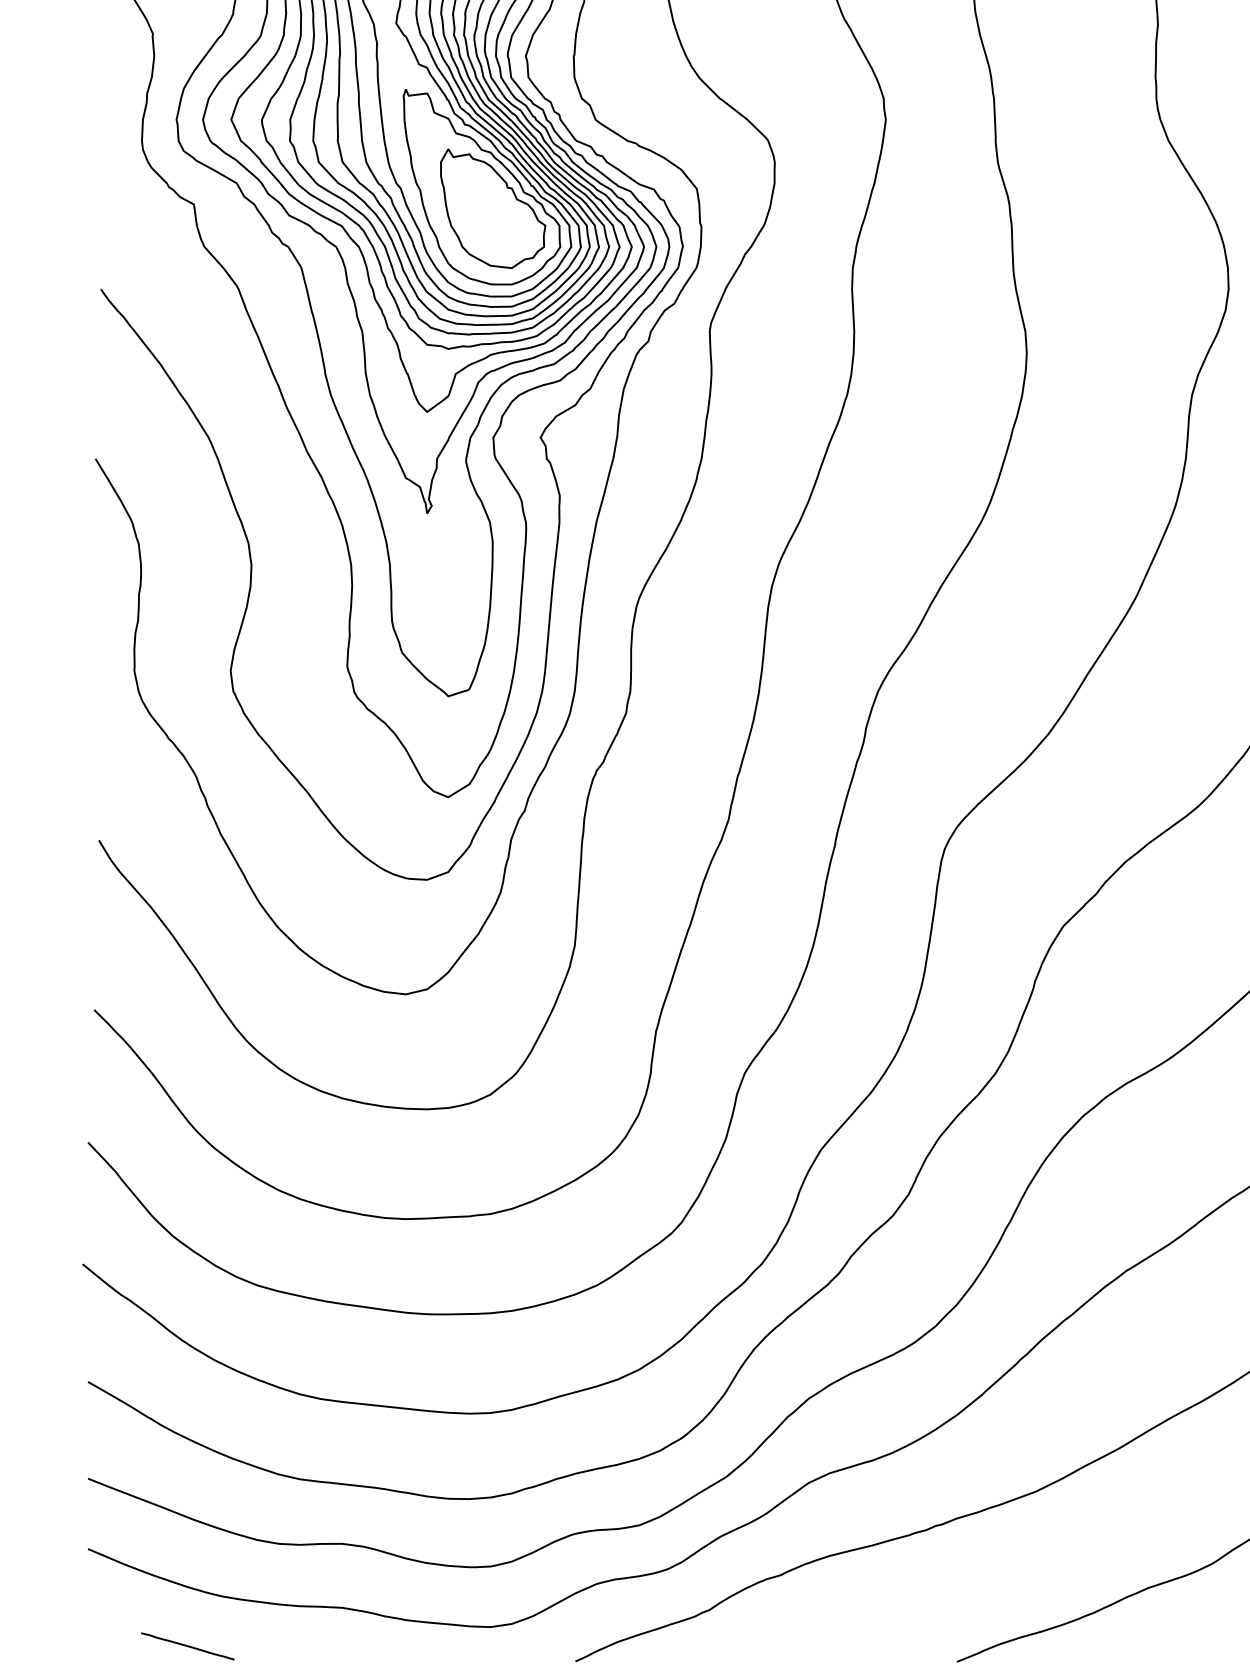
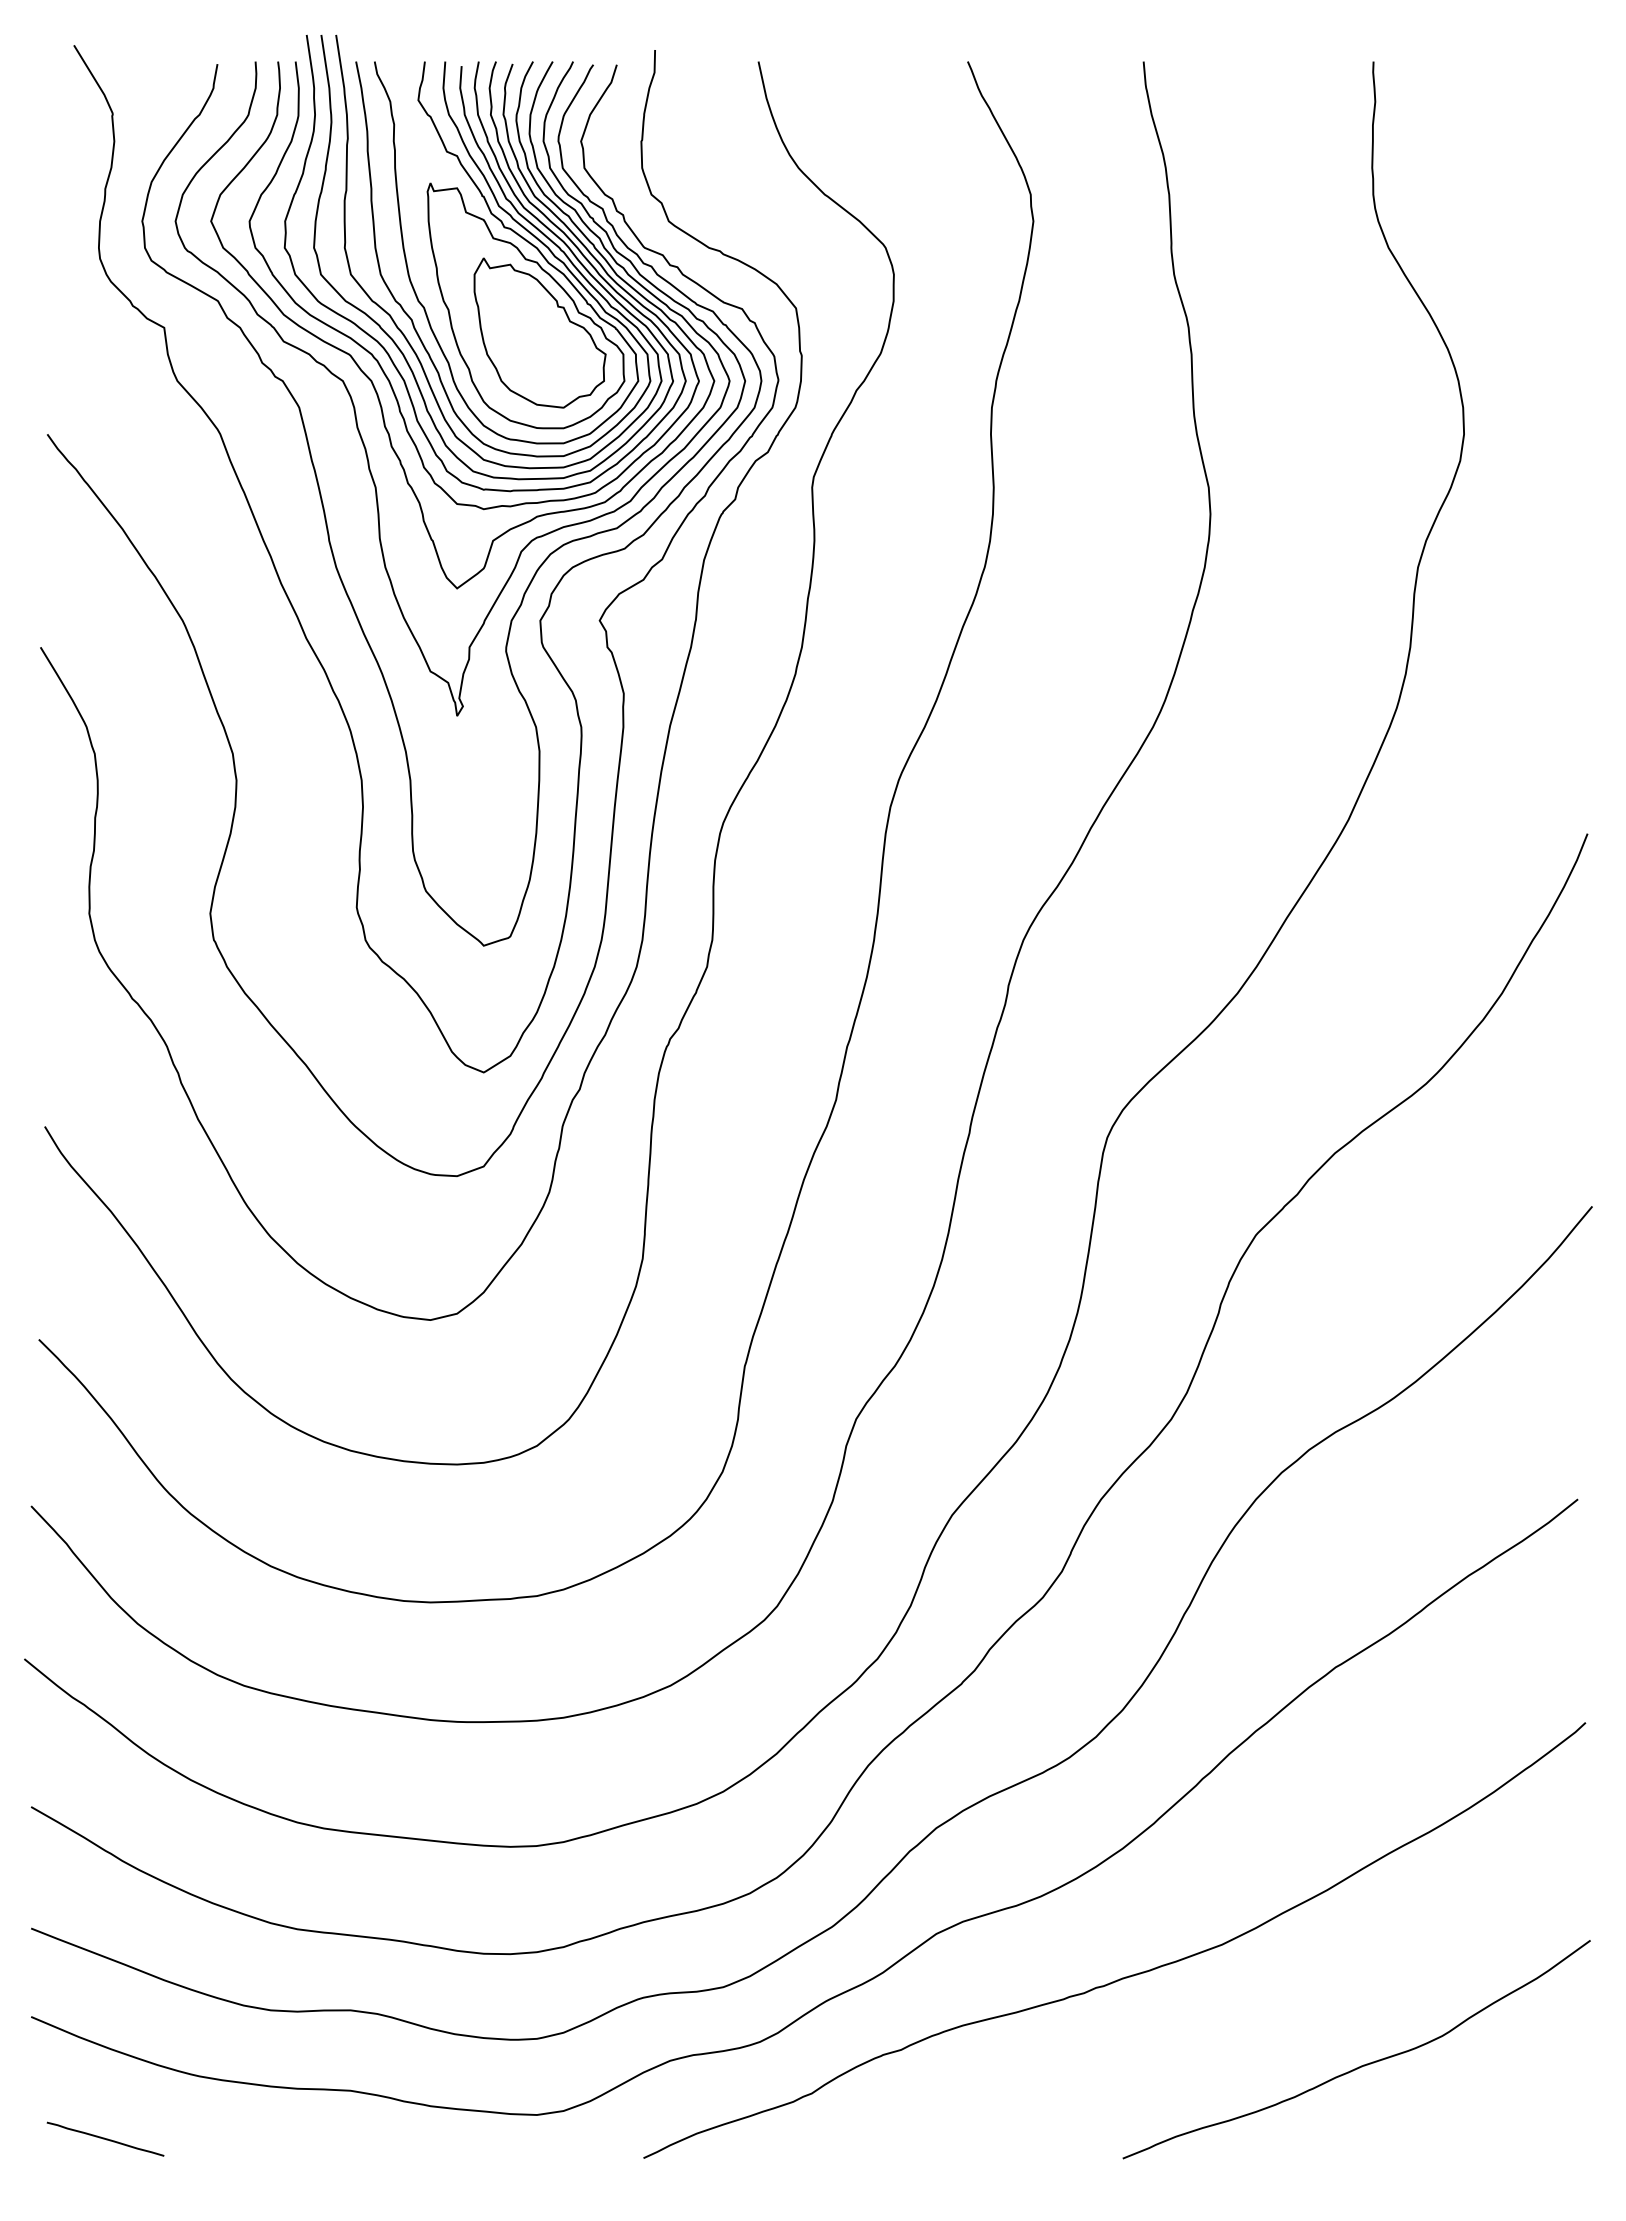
line: (187, 1645) -> (105, 2138), moved

